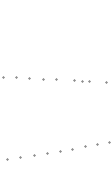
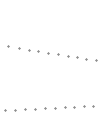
part: (82, 80) -> (77, 57), size x1.67

